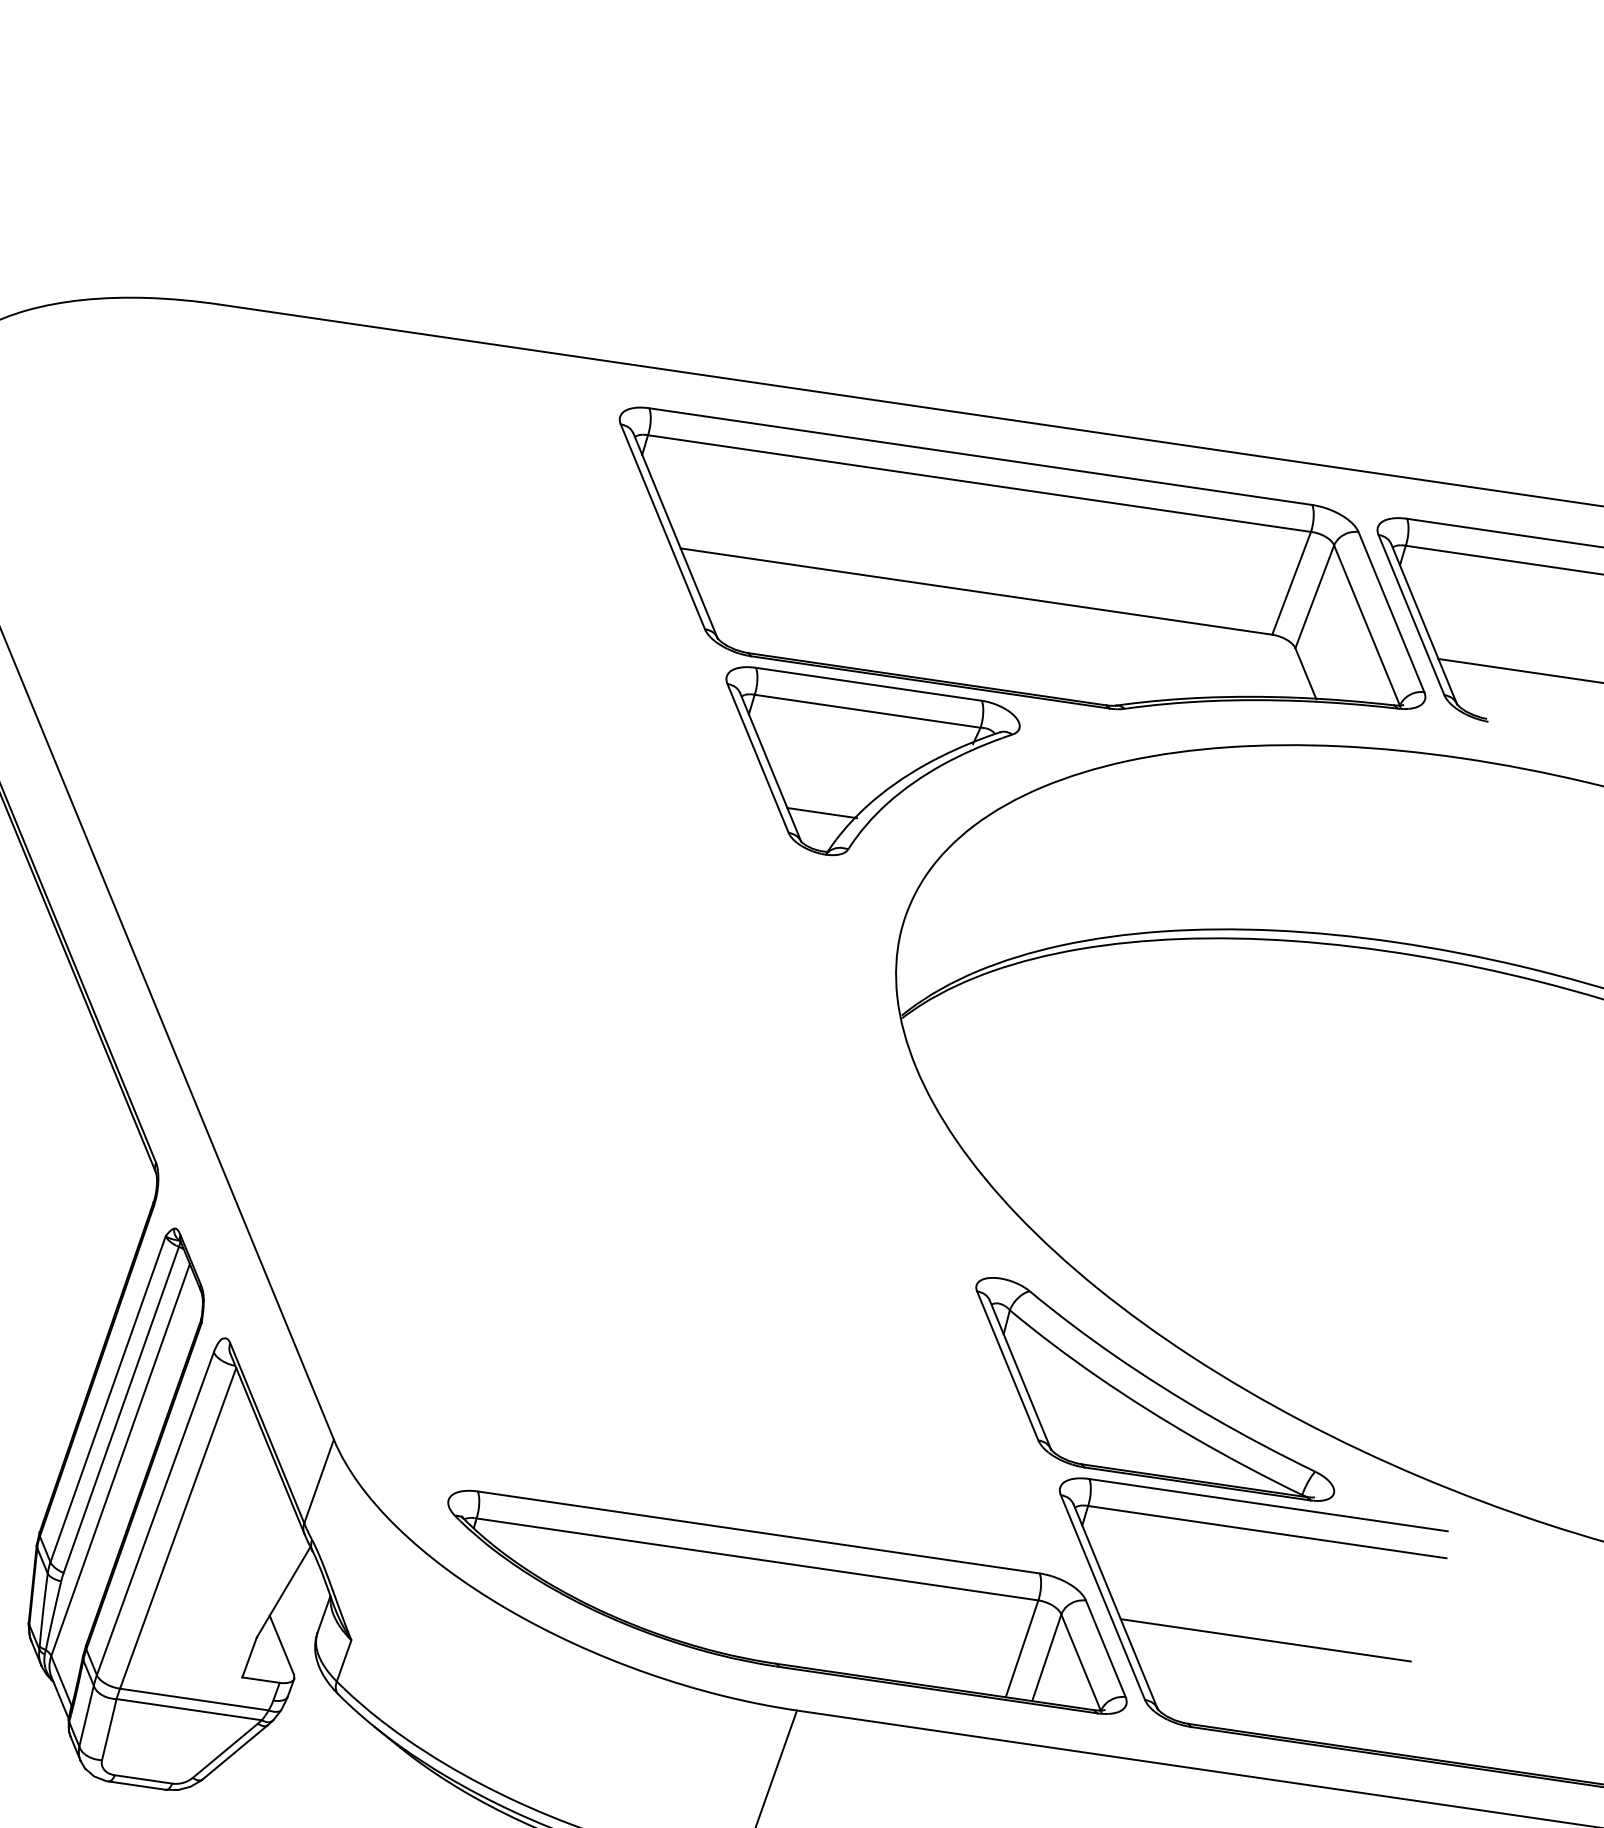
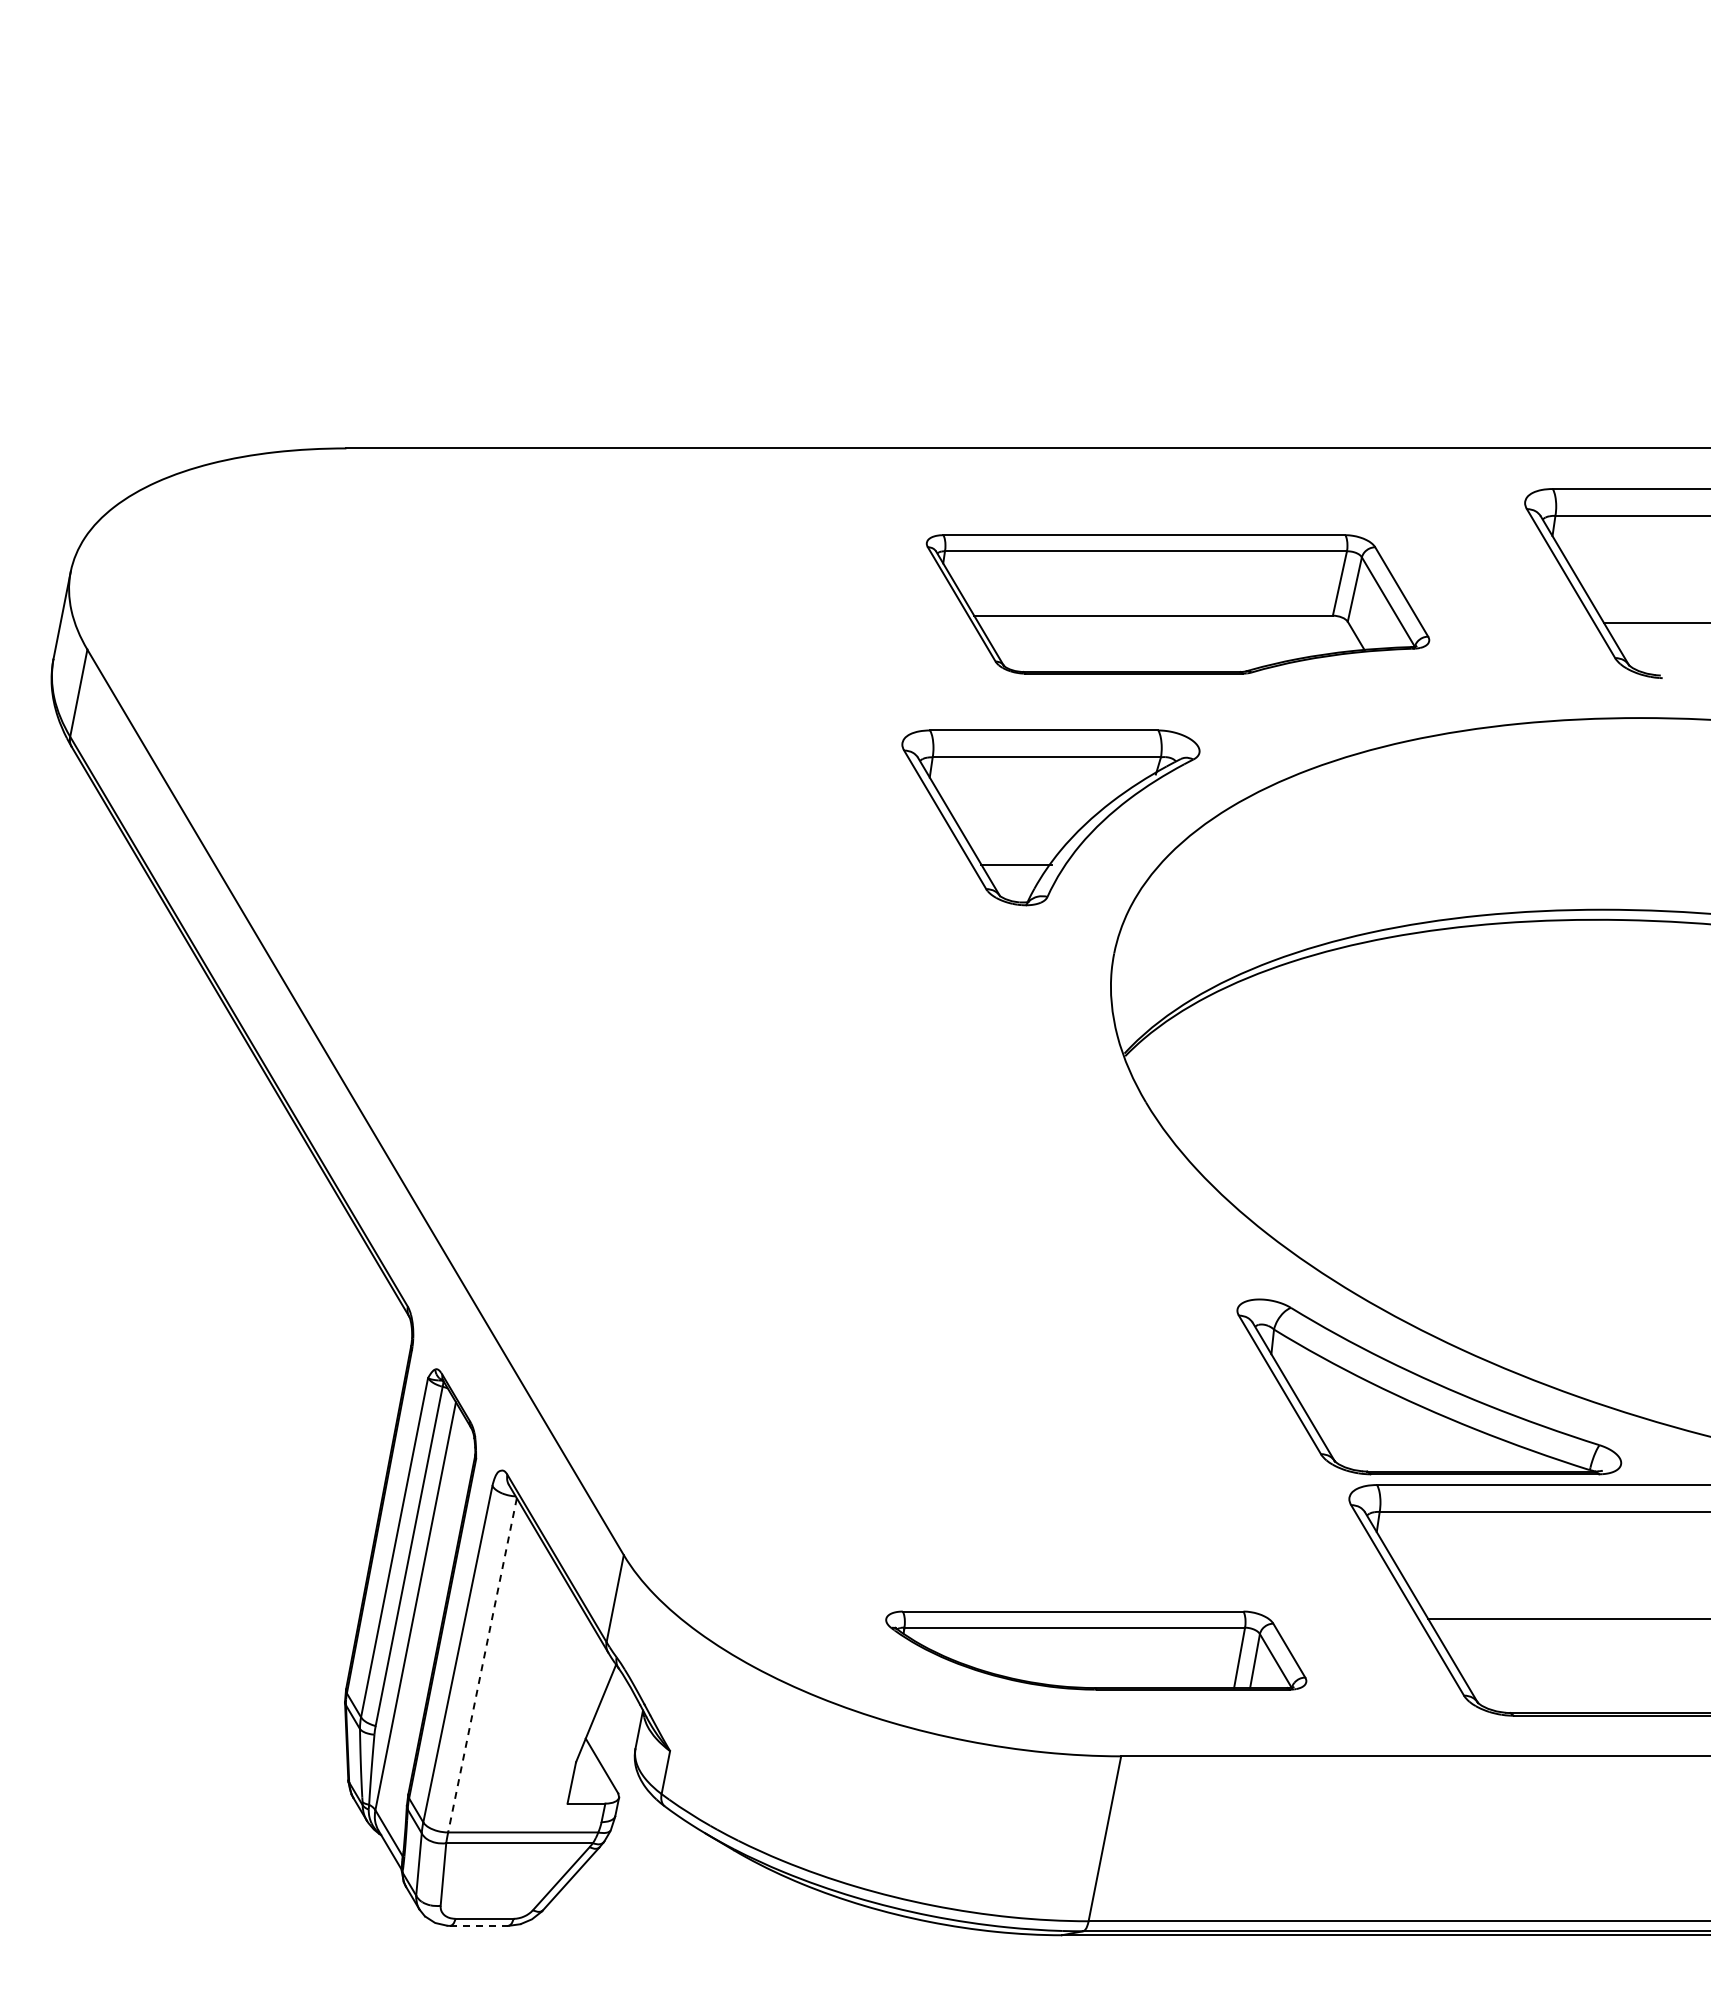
part: (1019, 578) -> (1177, 604), size x0.6
line: (178, 1528) -> (482, 1665), solid -> dashed
part: (787, 1602) -> (1096, 1650), size x0.6
line: (137, 1785) -> (479, 1925), solid -> dashed

